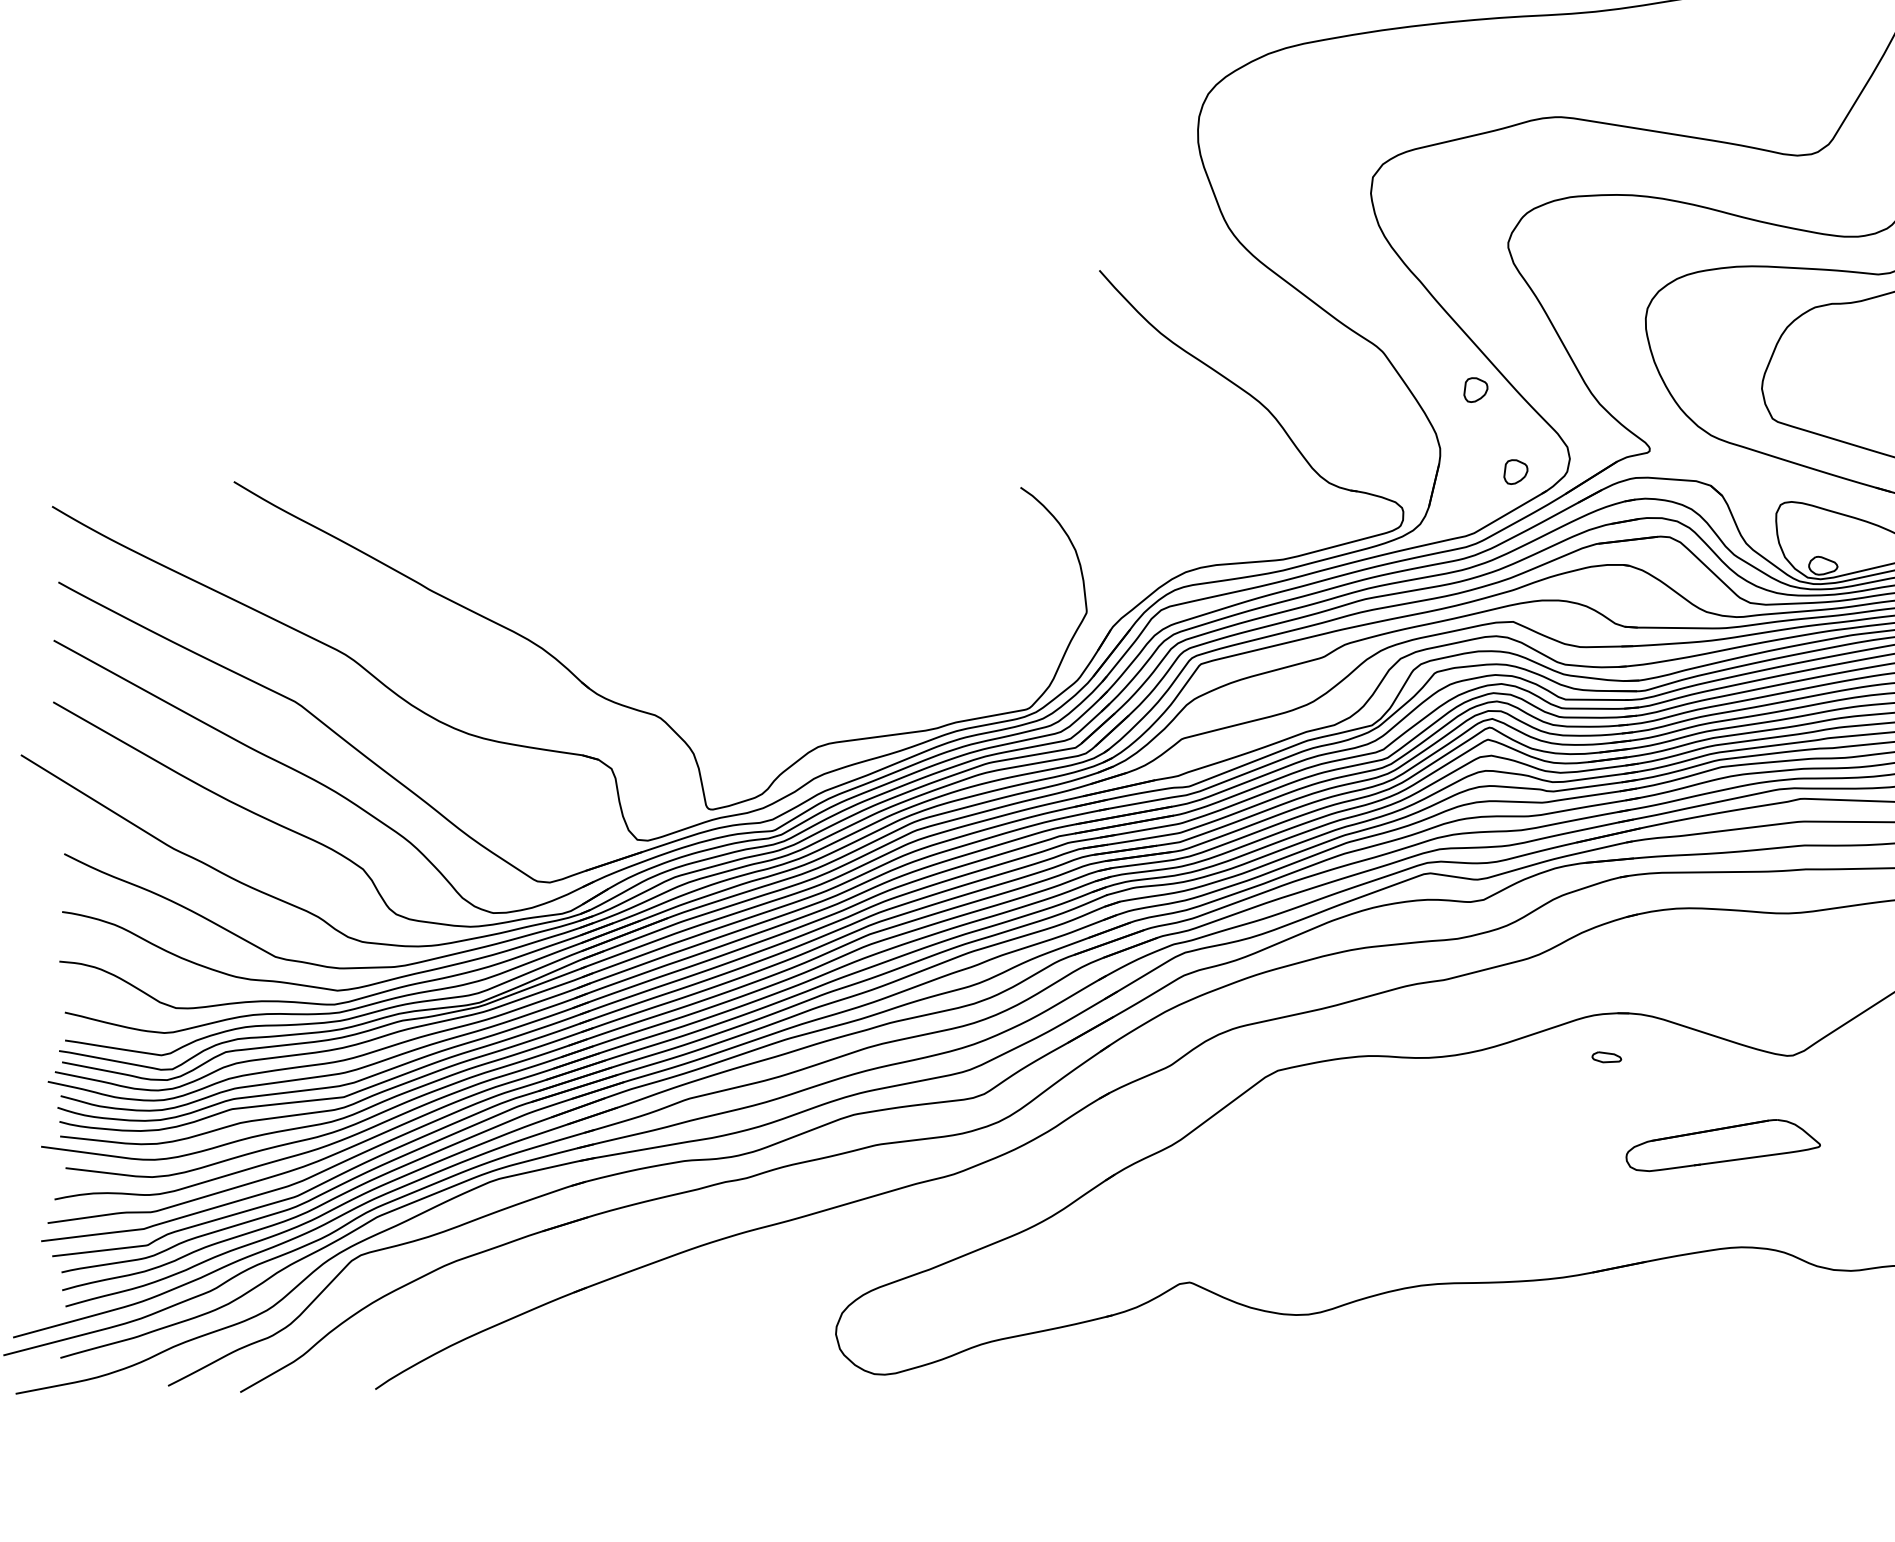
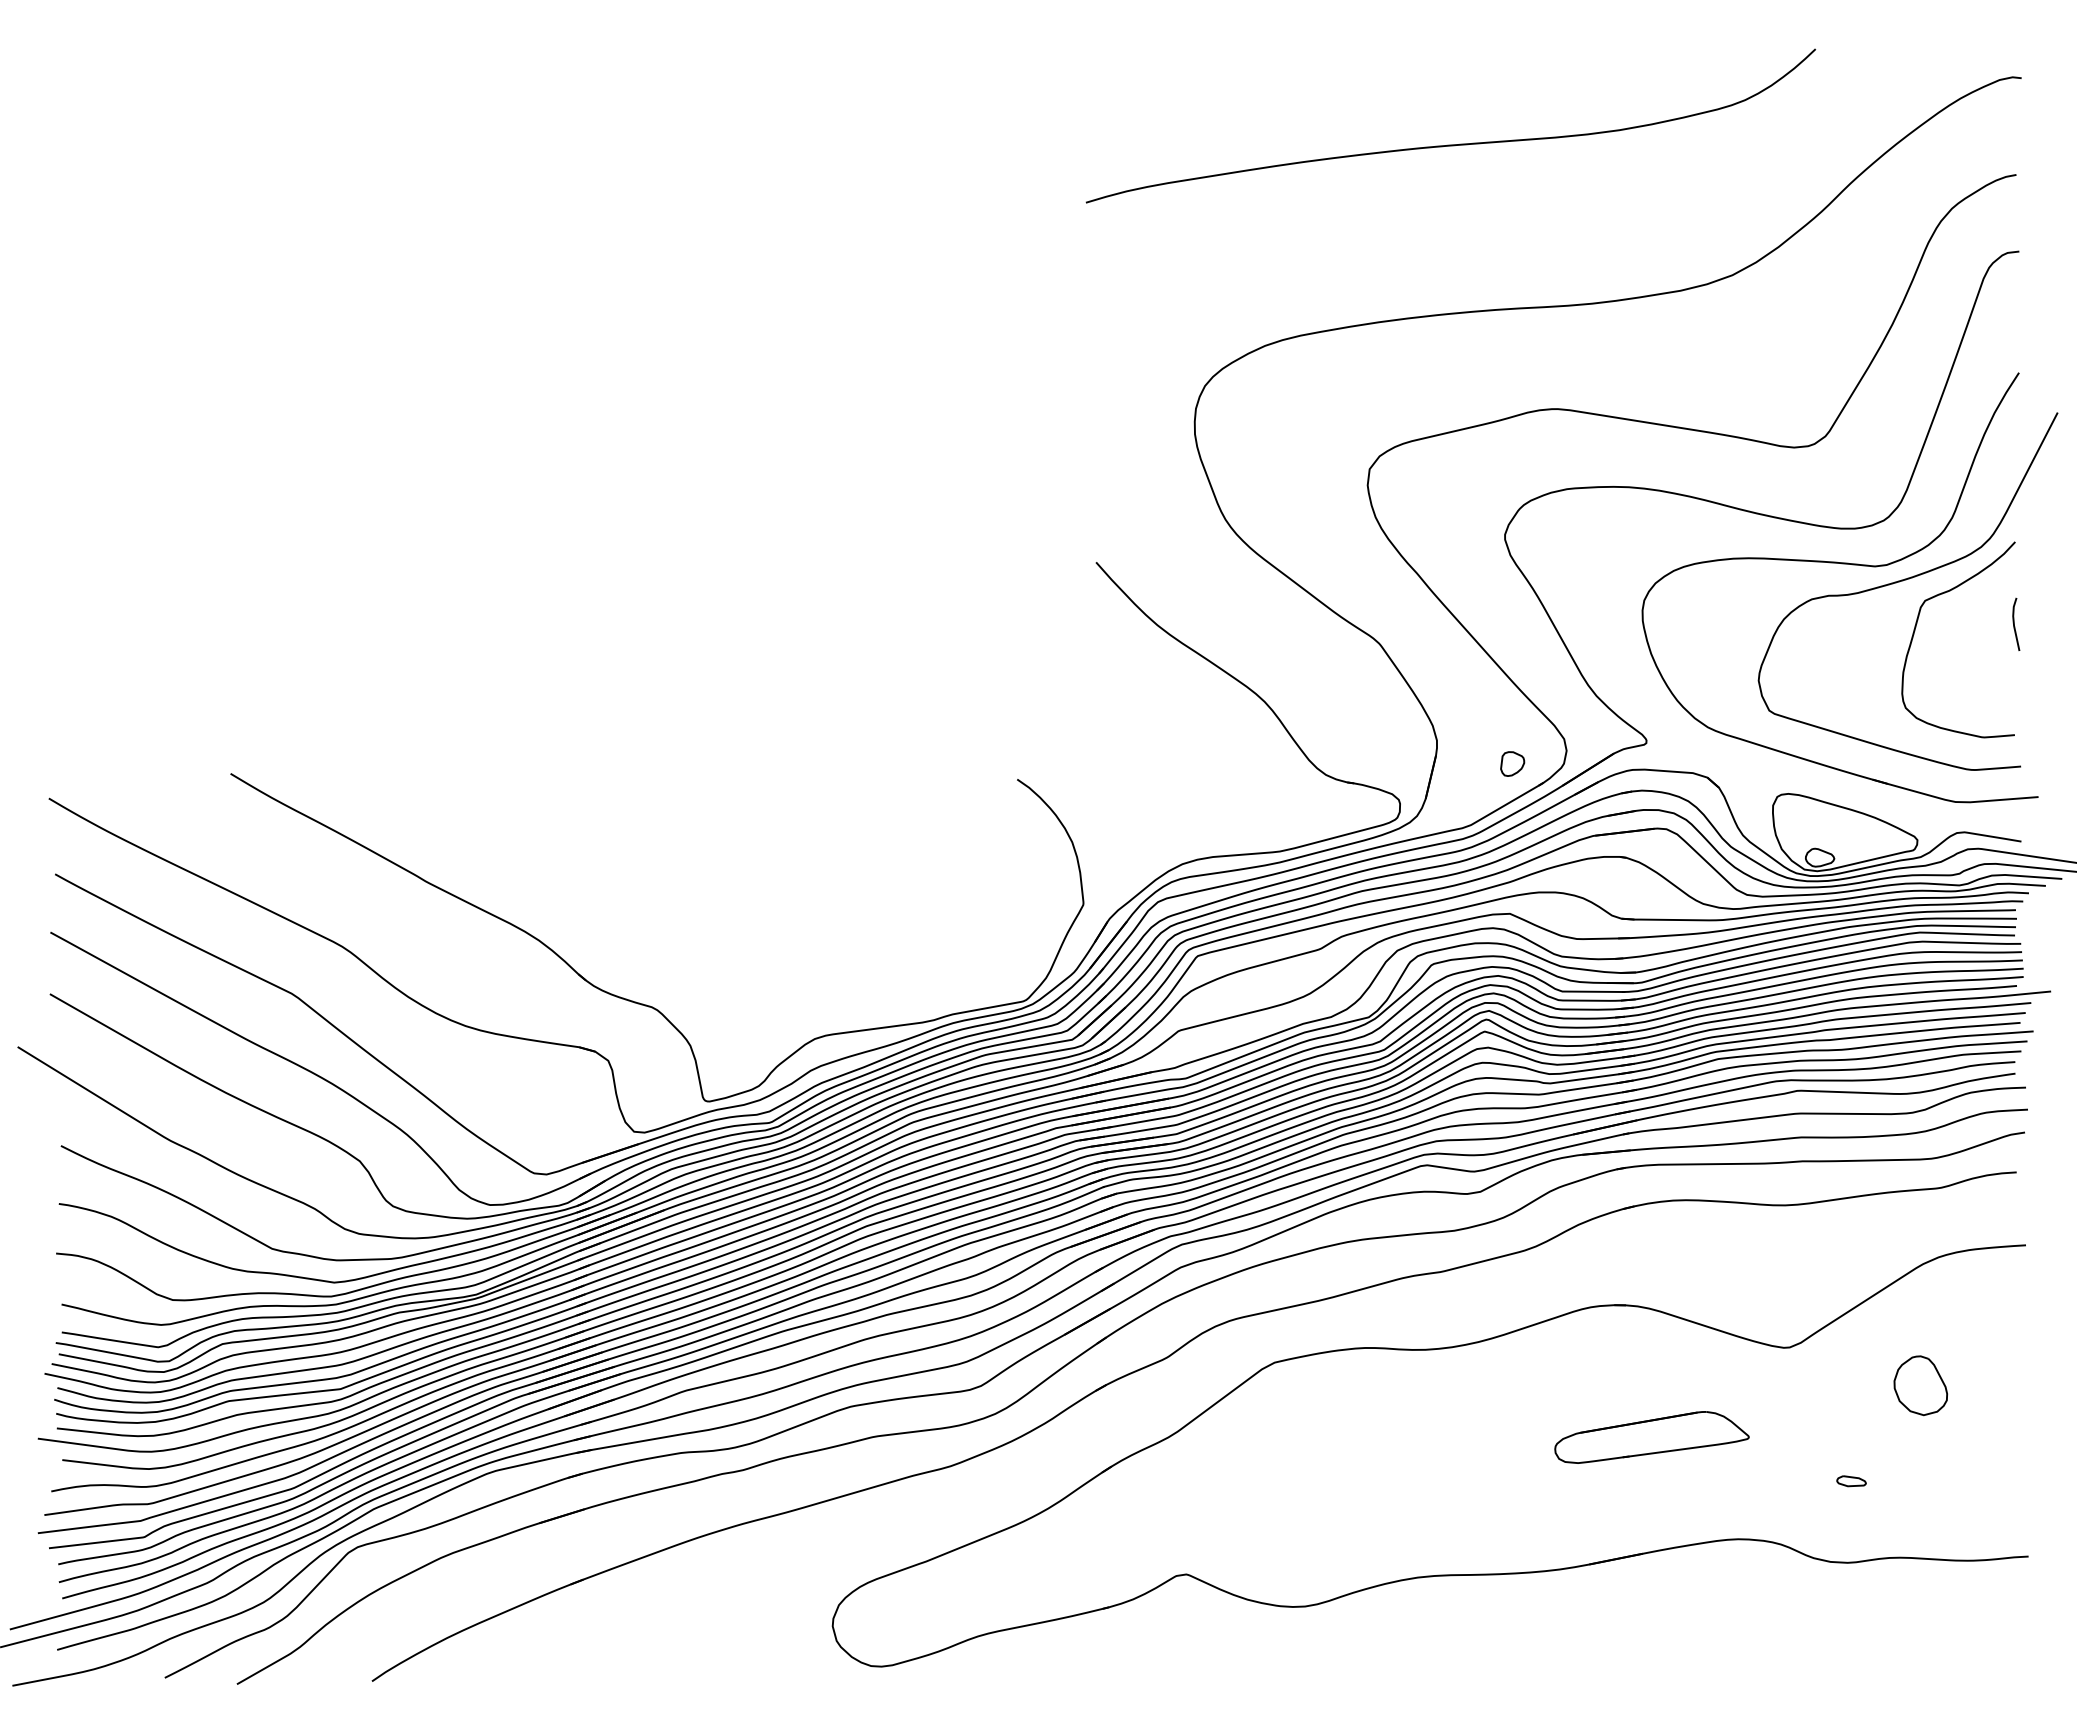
part: (1475, 389) -> (1472, 681), removed
part: (1606, 1057) -> (1851, 1481), moved
part: (1722, 1145) -> (1651, 1437), moved

